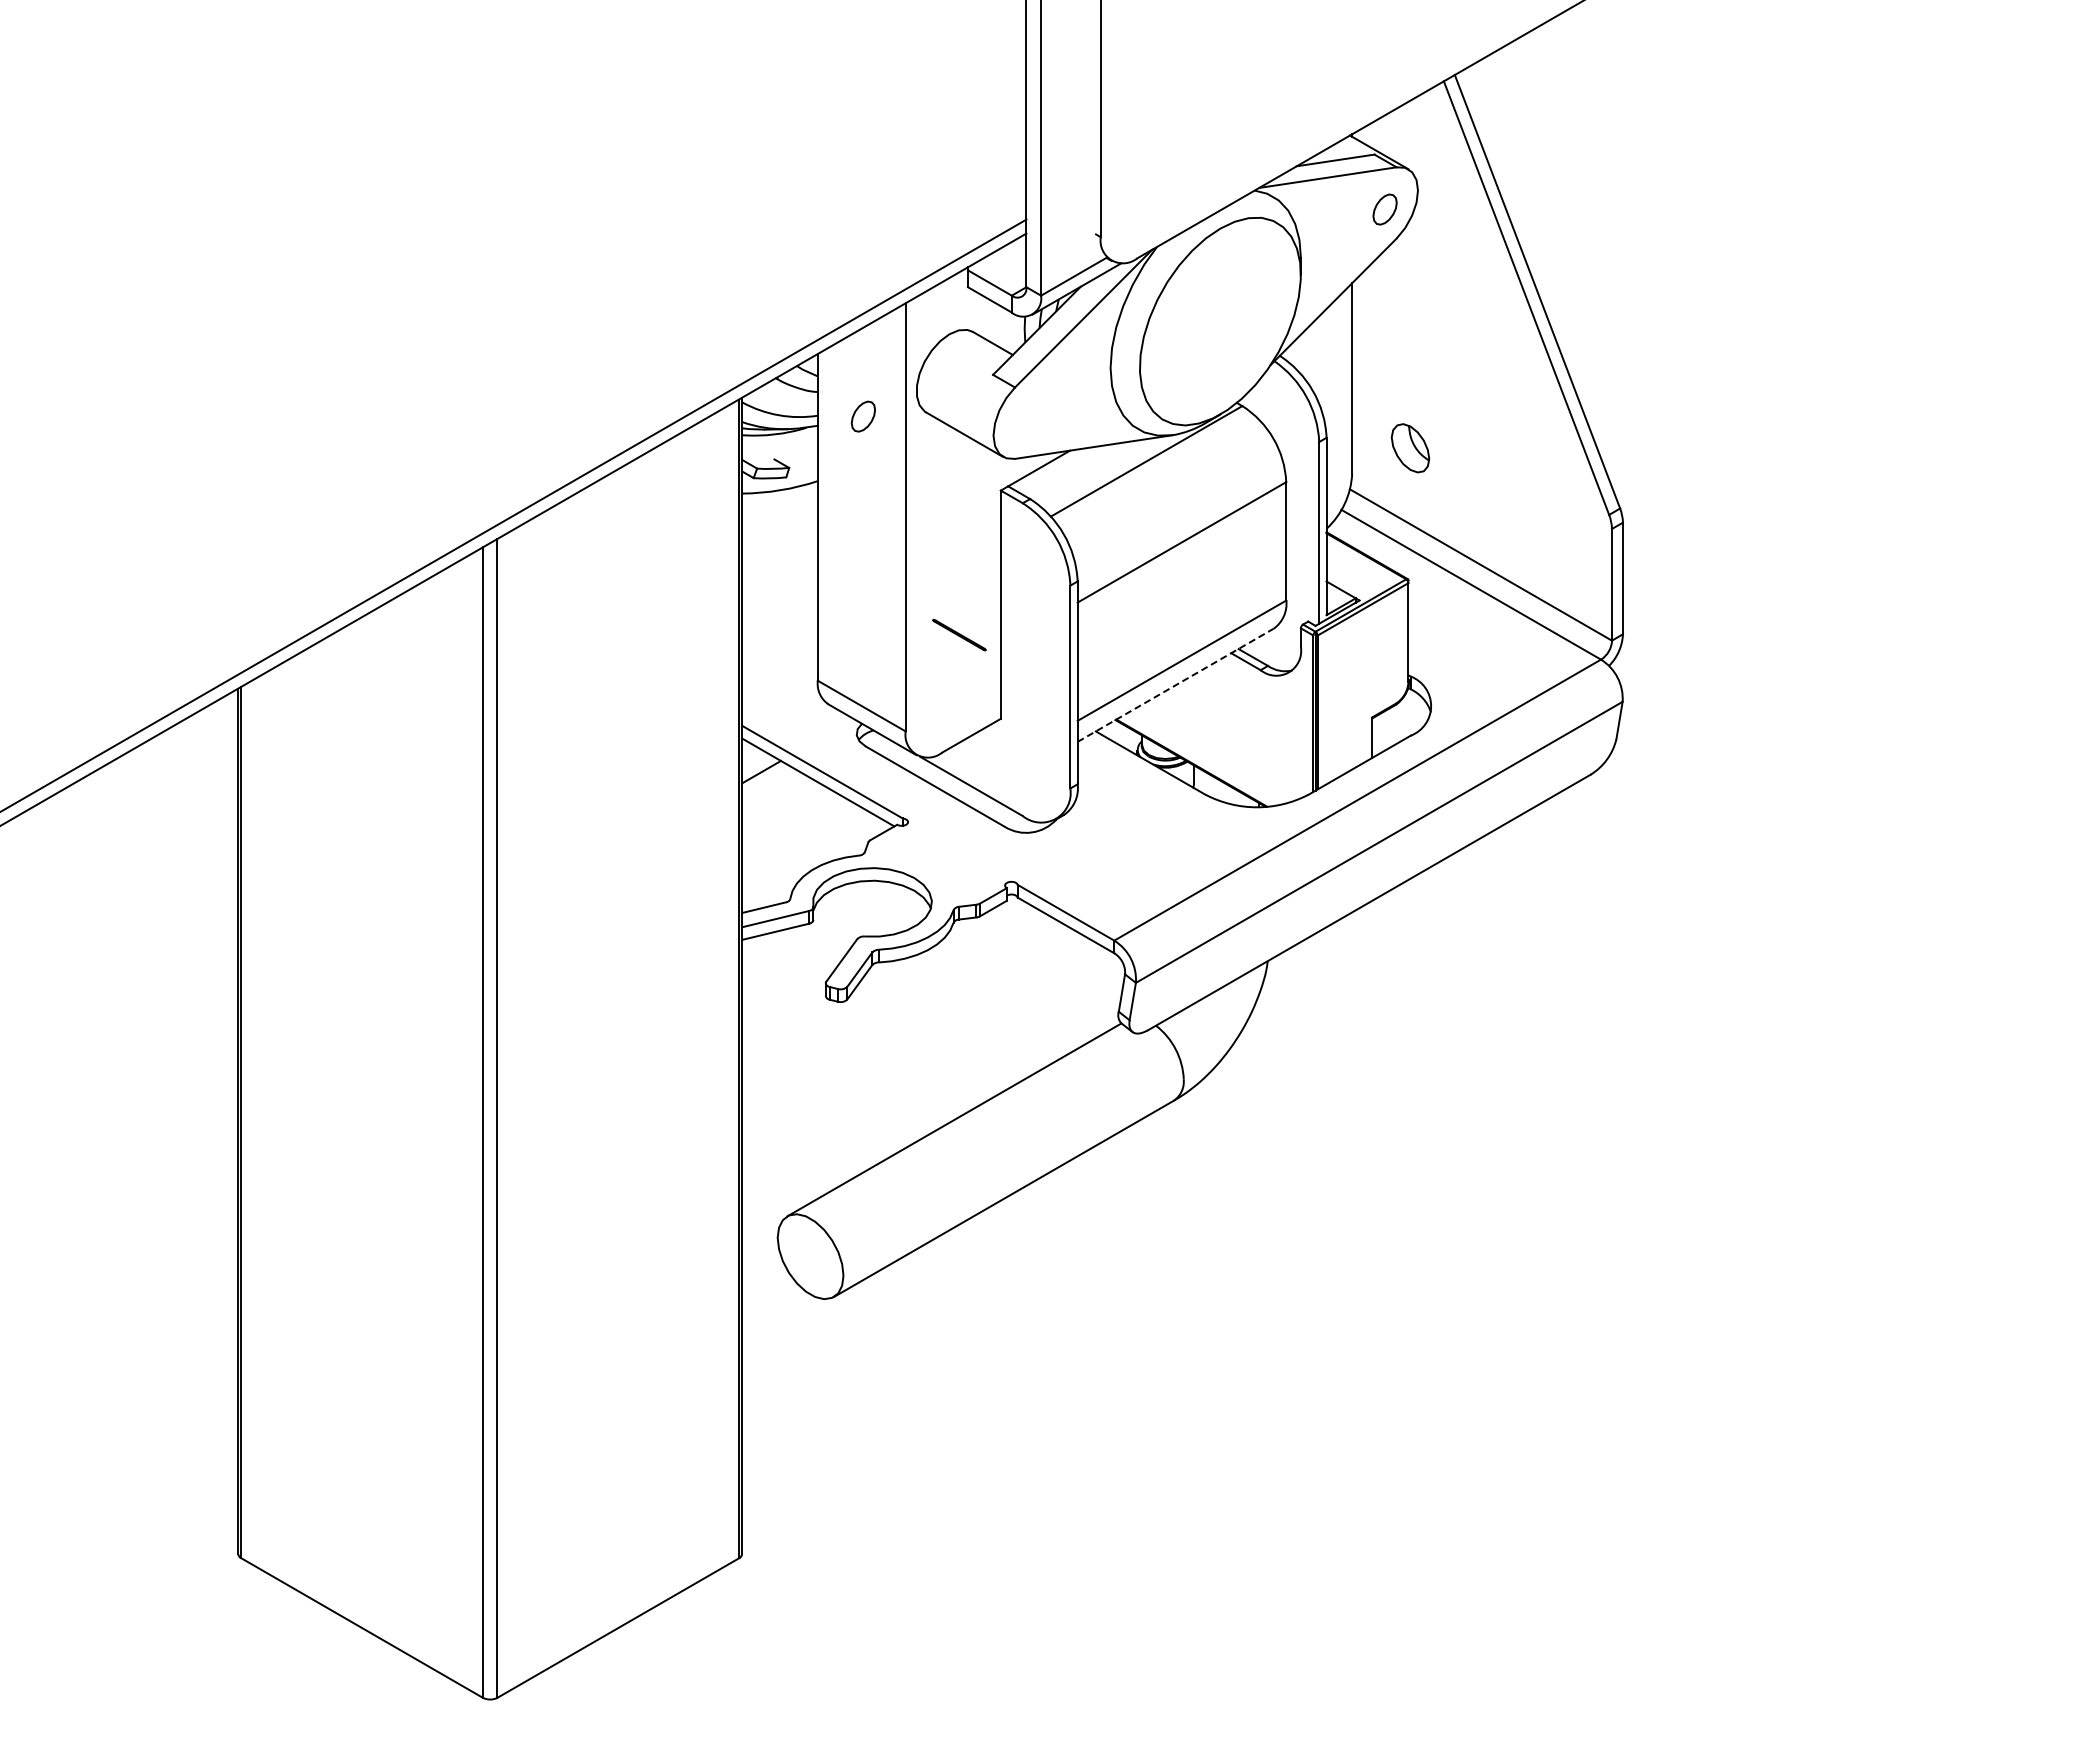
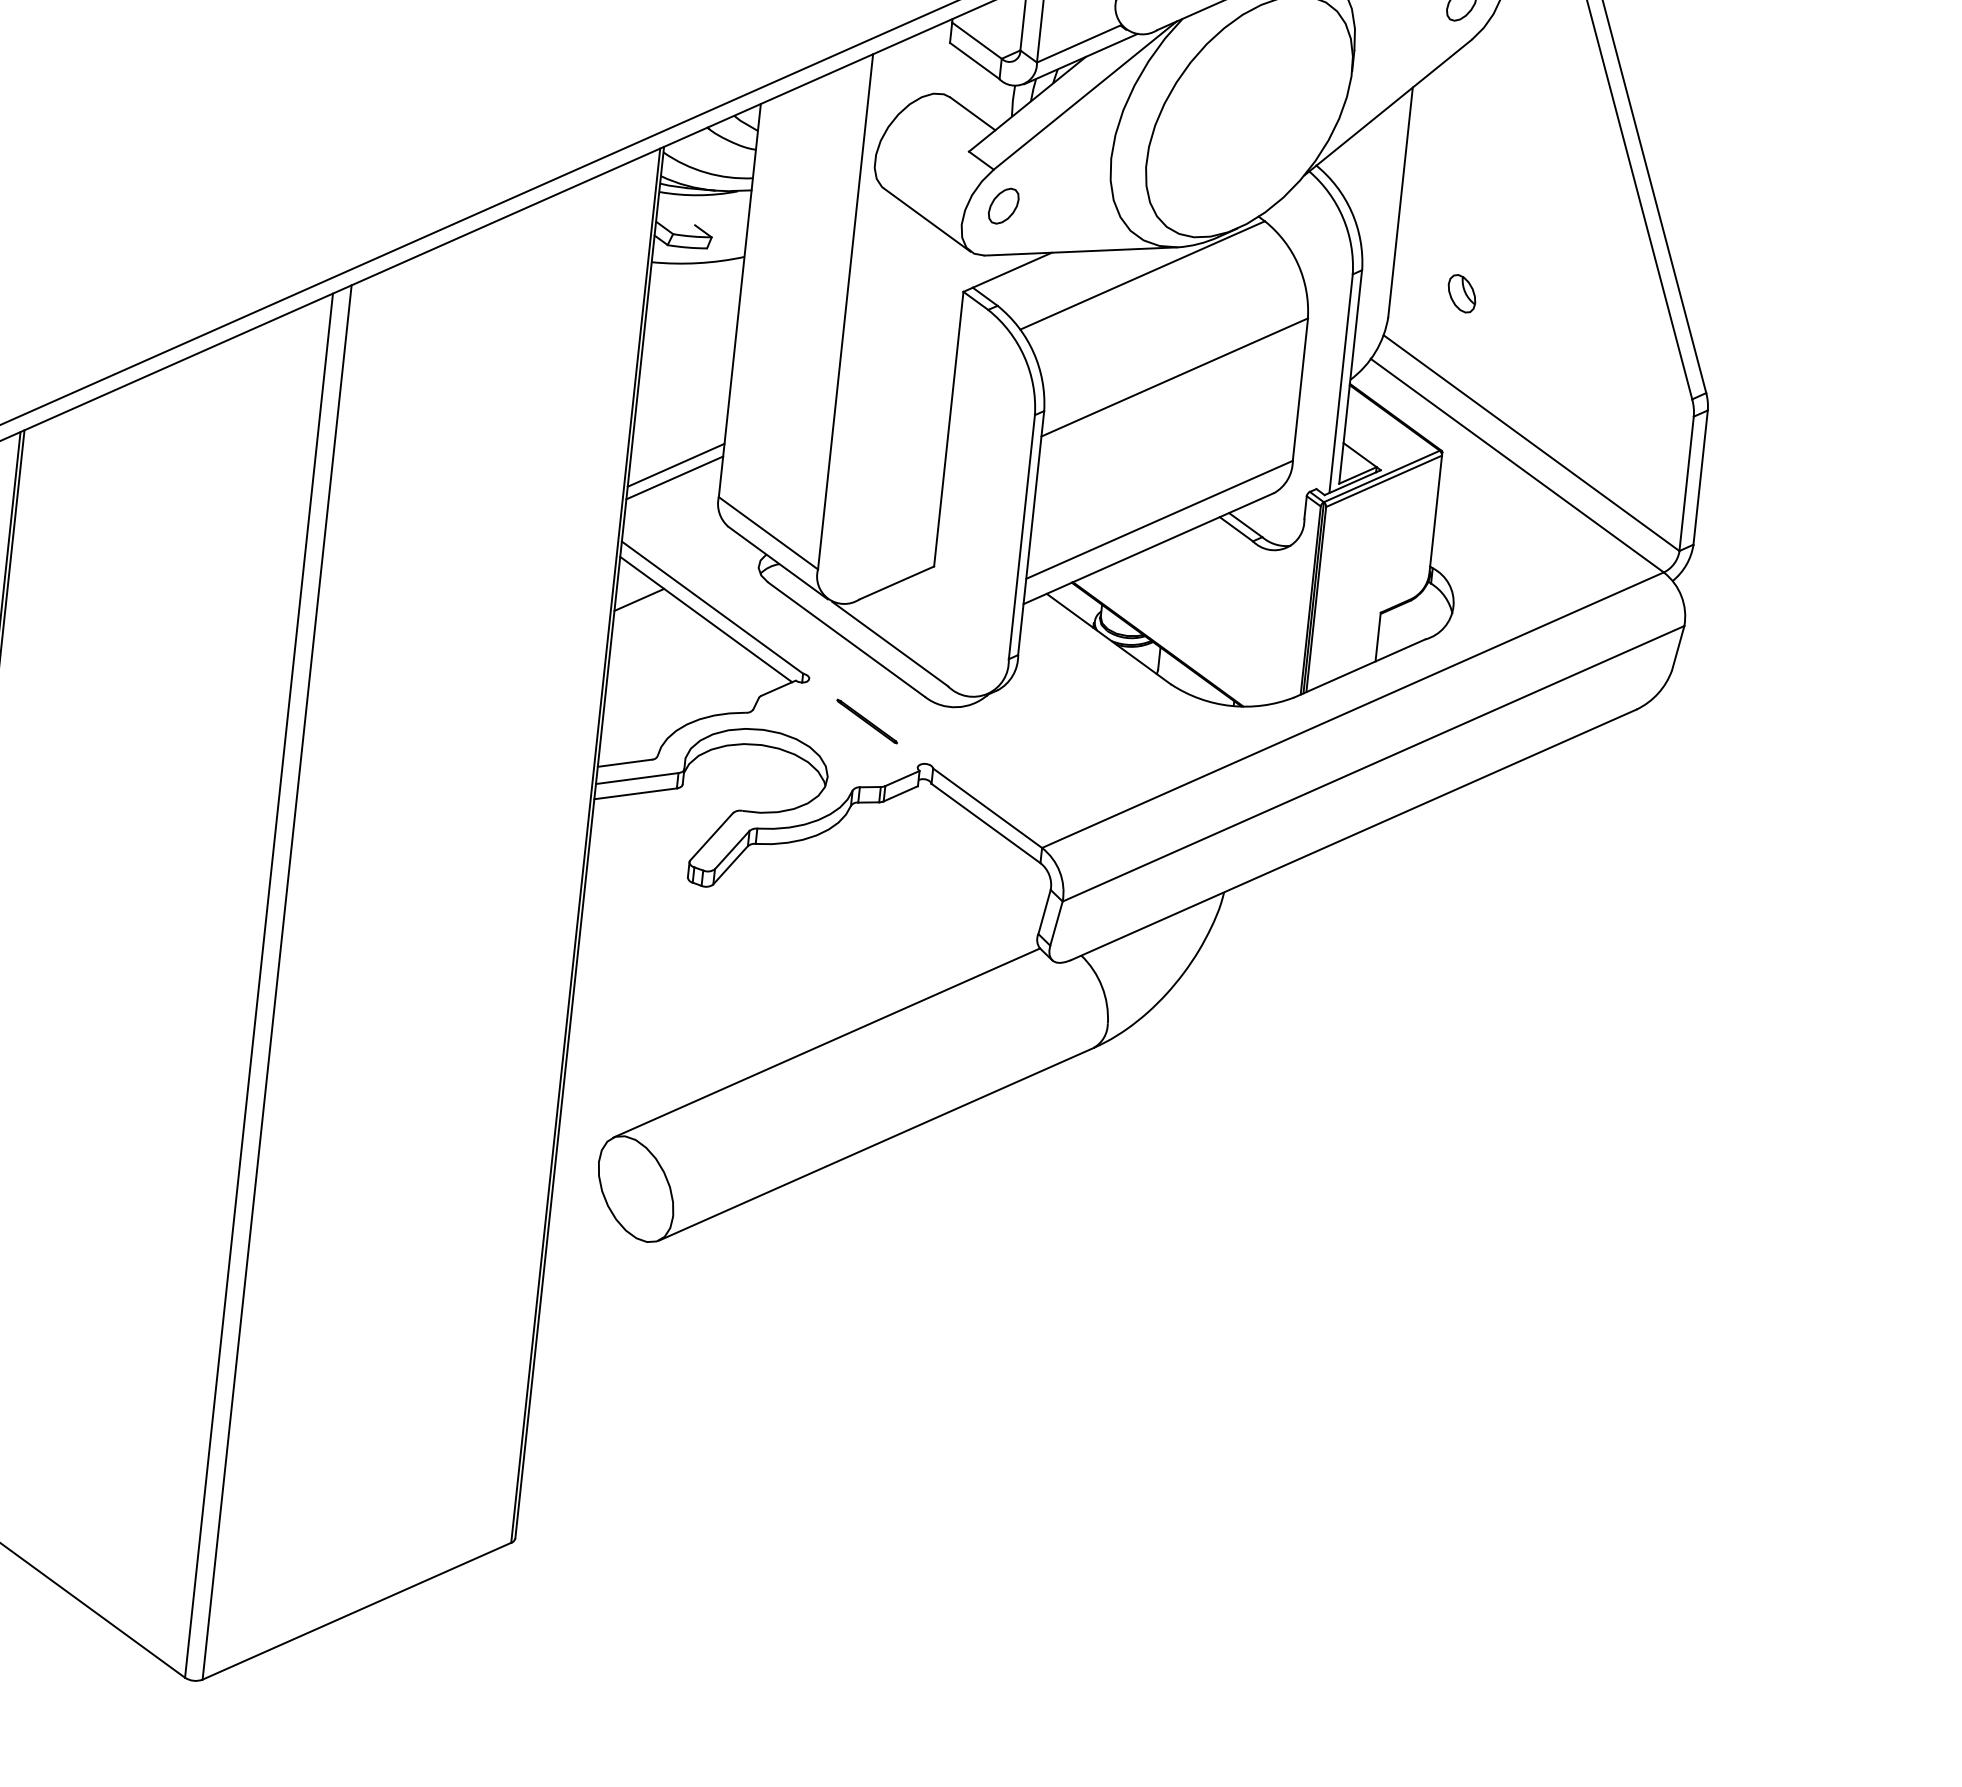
part: (862, 416) -> (1002, 205), moved
part: (1410, 448) -> (1461, 293), size x0.62
line: (959, 635) -> (867, 721), moved
line: (779, 658) -> (675, 465), added
line: (779, 668) -> (674, 477), added
line: (1175, 685) -> (1148, 548), dashed -> solid

